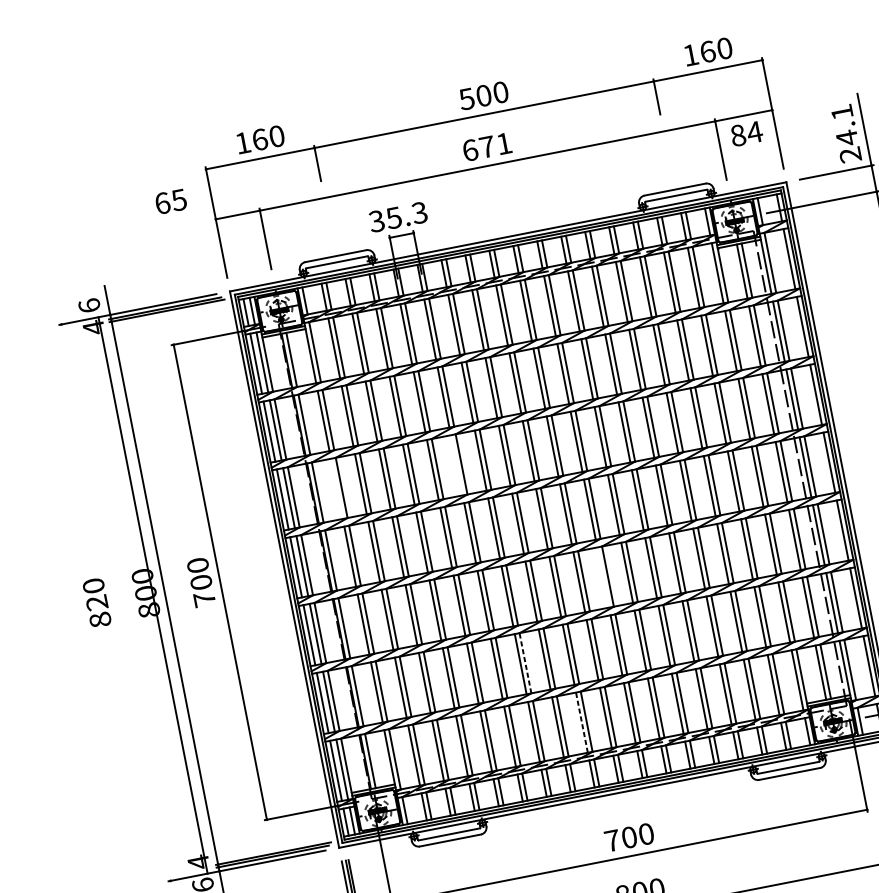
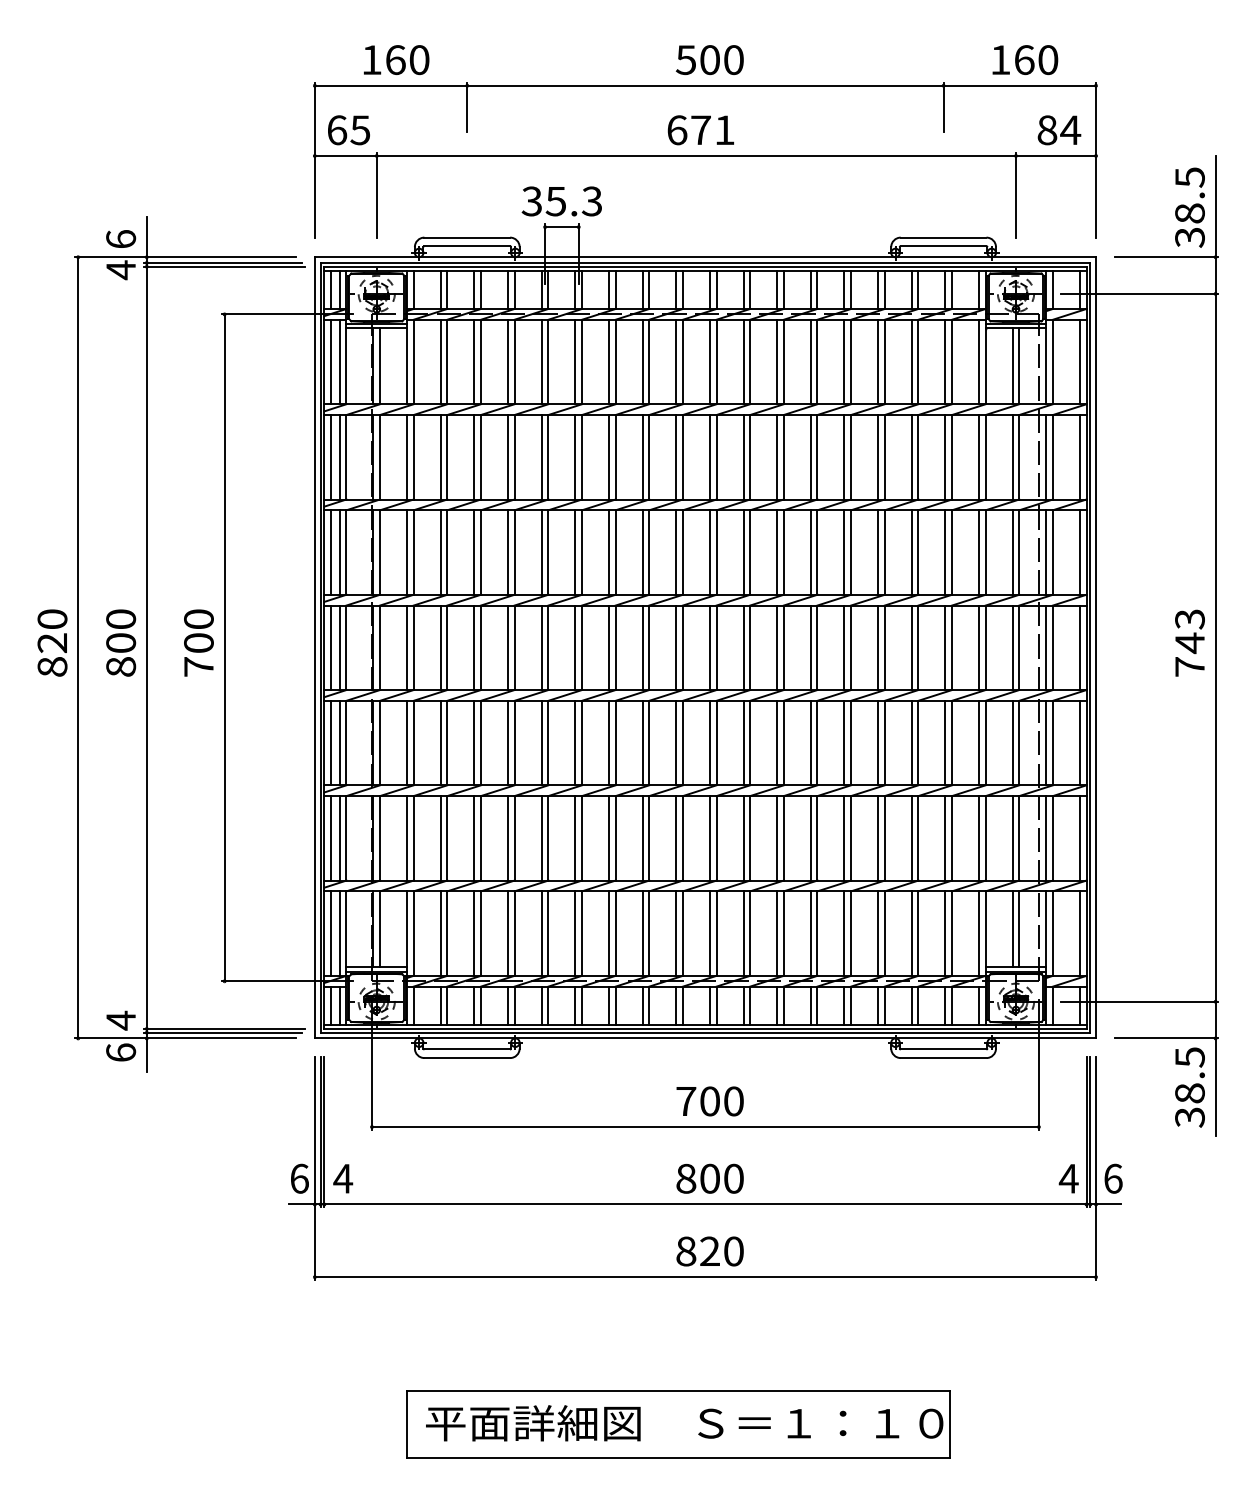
text: (845, 133) -> (1189, 207), 24.1 -> 38.5
text: (746, 134) -> (1059, 130), moved
text: (170, 201) -> (348, 130), moved
line: (456, 465) -> (575, 552), added
line: (337, 488) -> (407, 552), added
line: (603, 577) -> (743, 742), added
line: (153, 595) -> (78, 647), moved
line: (525, 662) -> (615, 837), dashed -> solid
line: (582, 722) -> (676, 933), dashed -> solid

